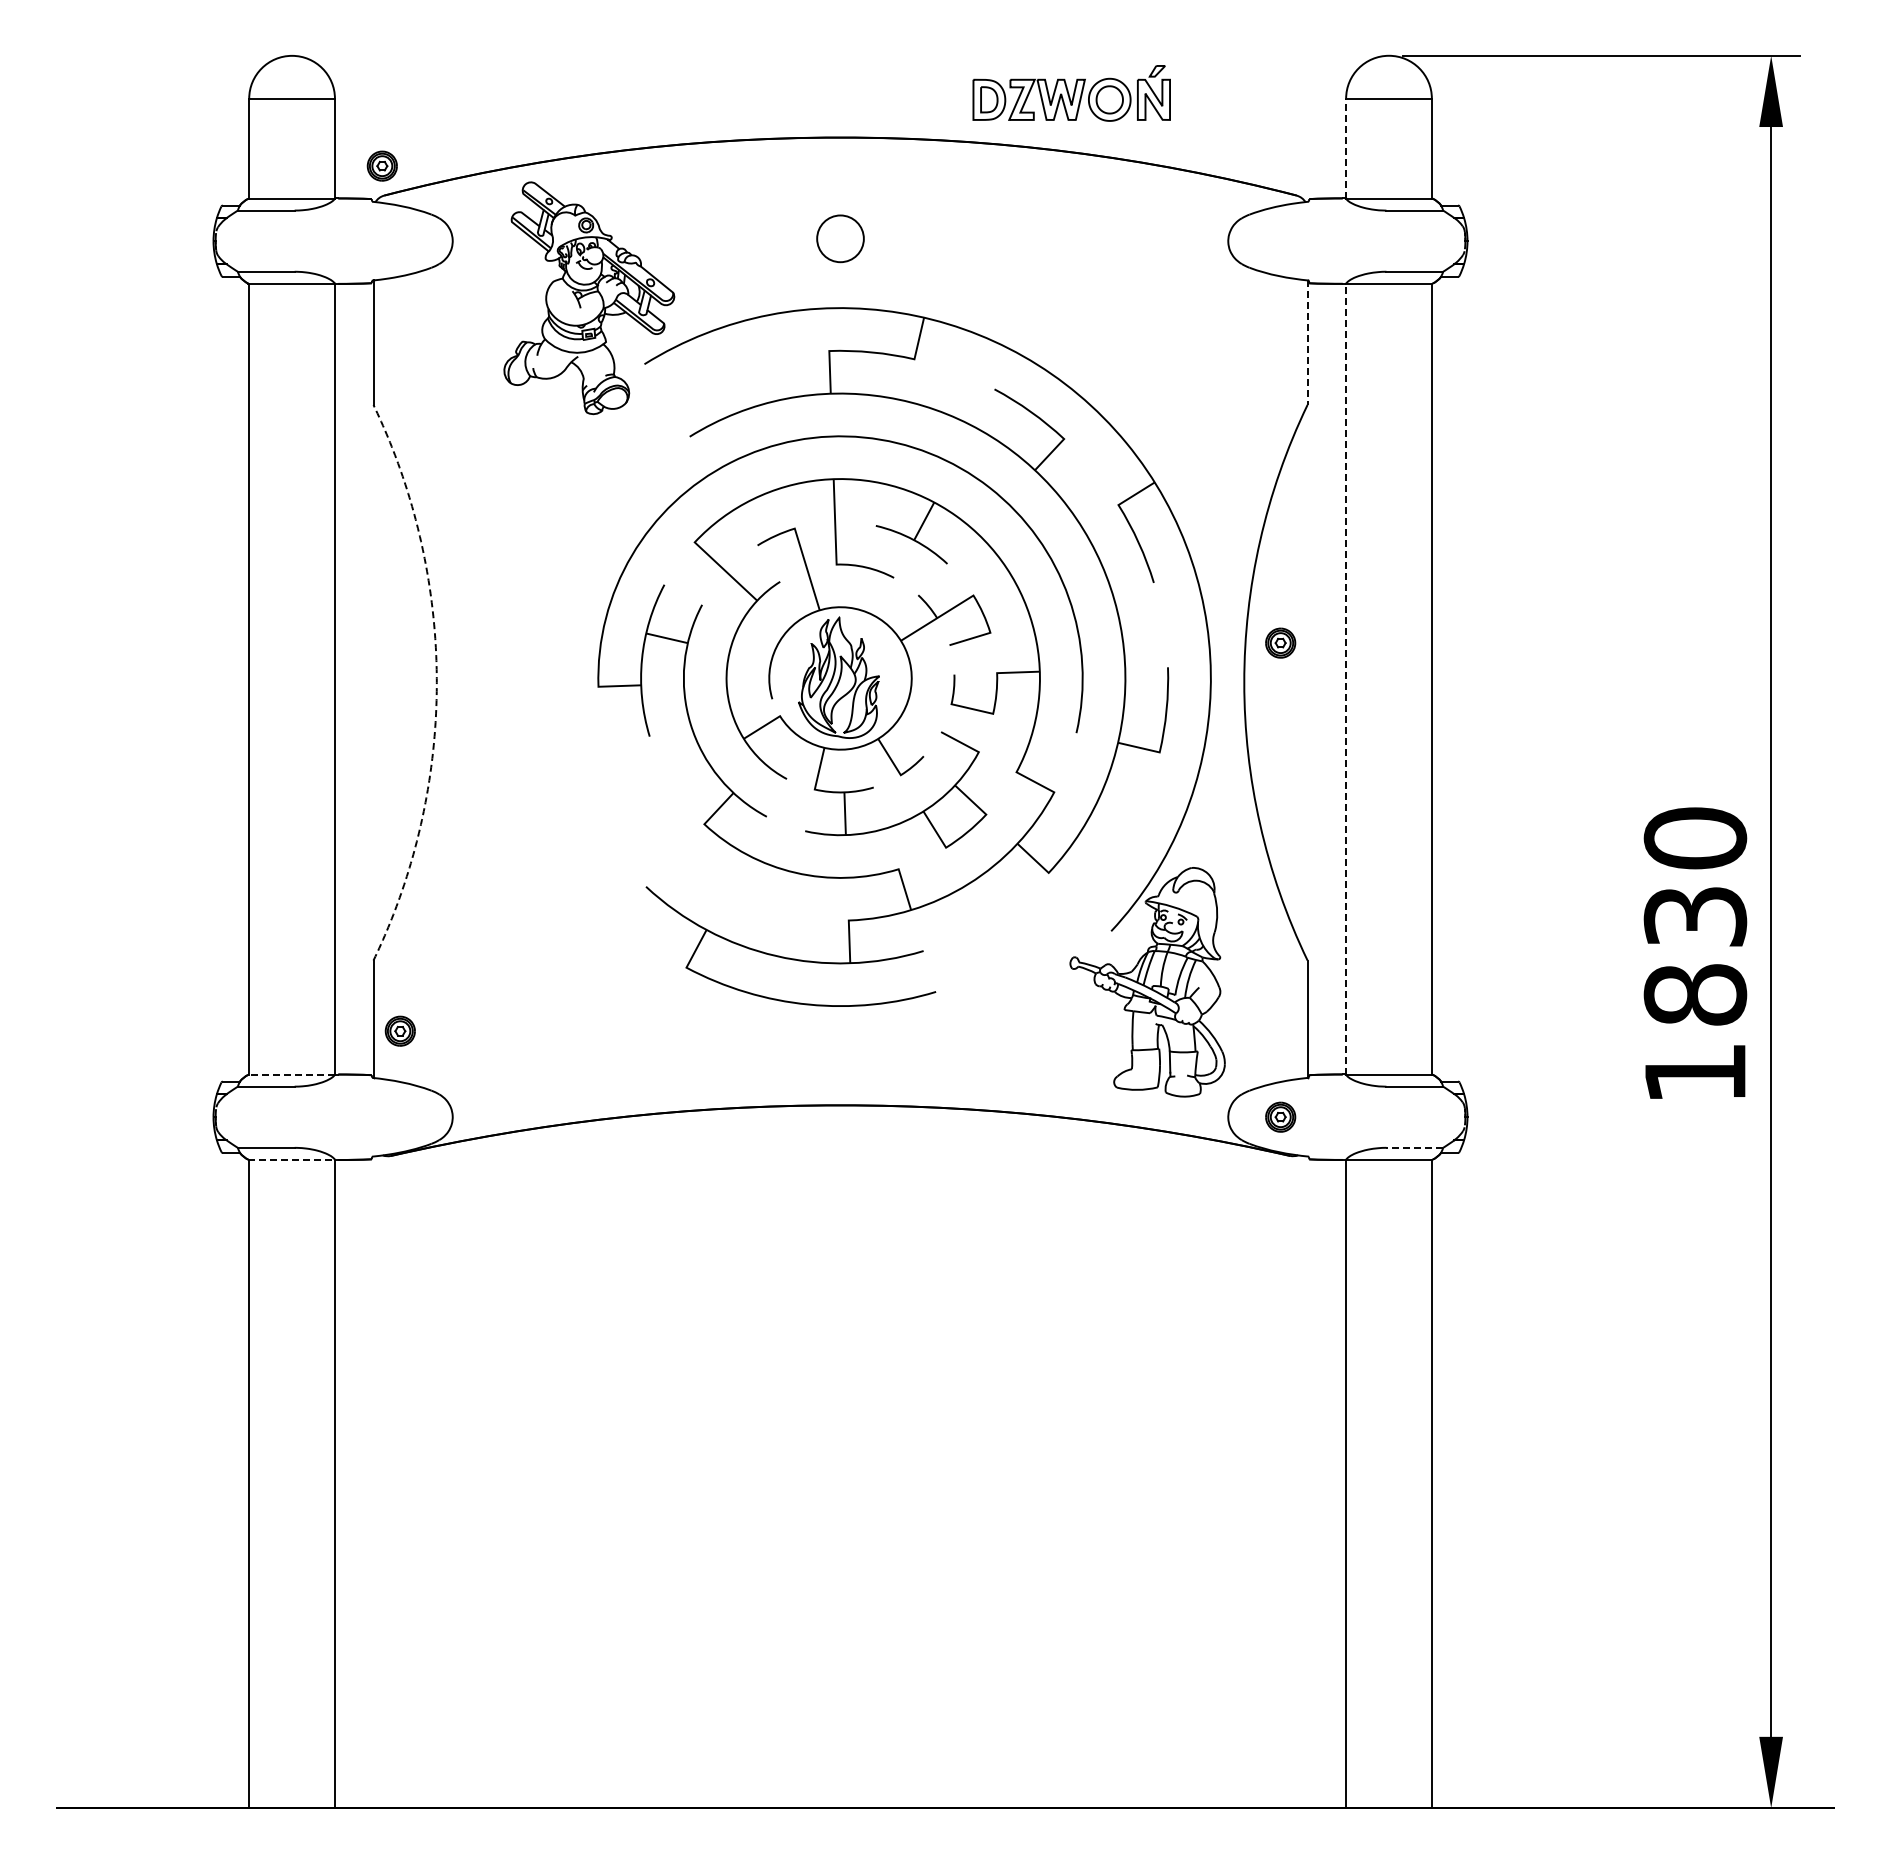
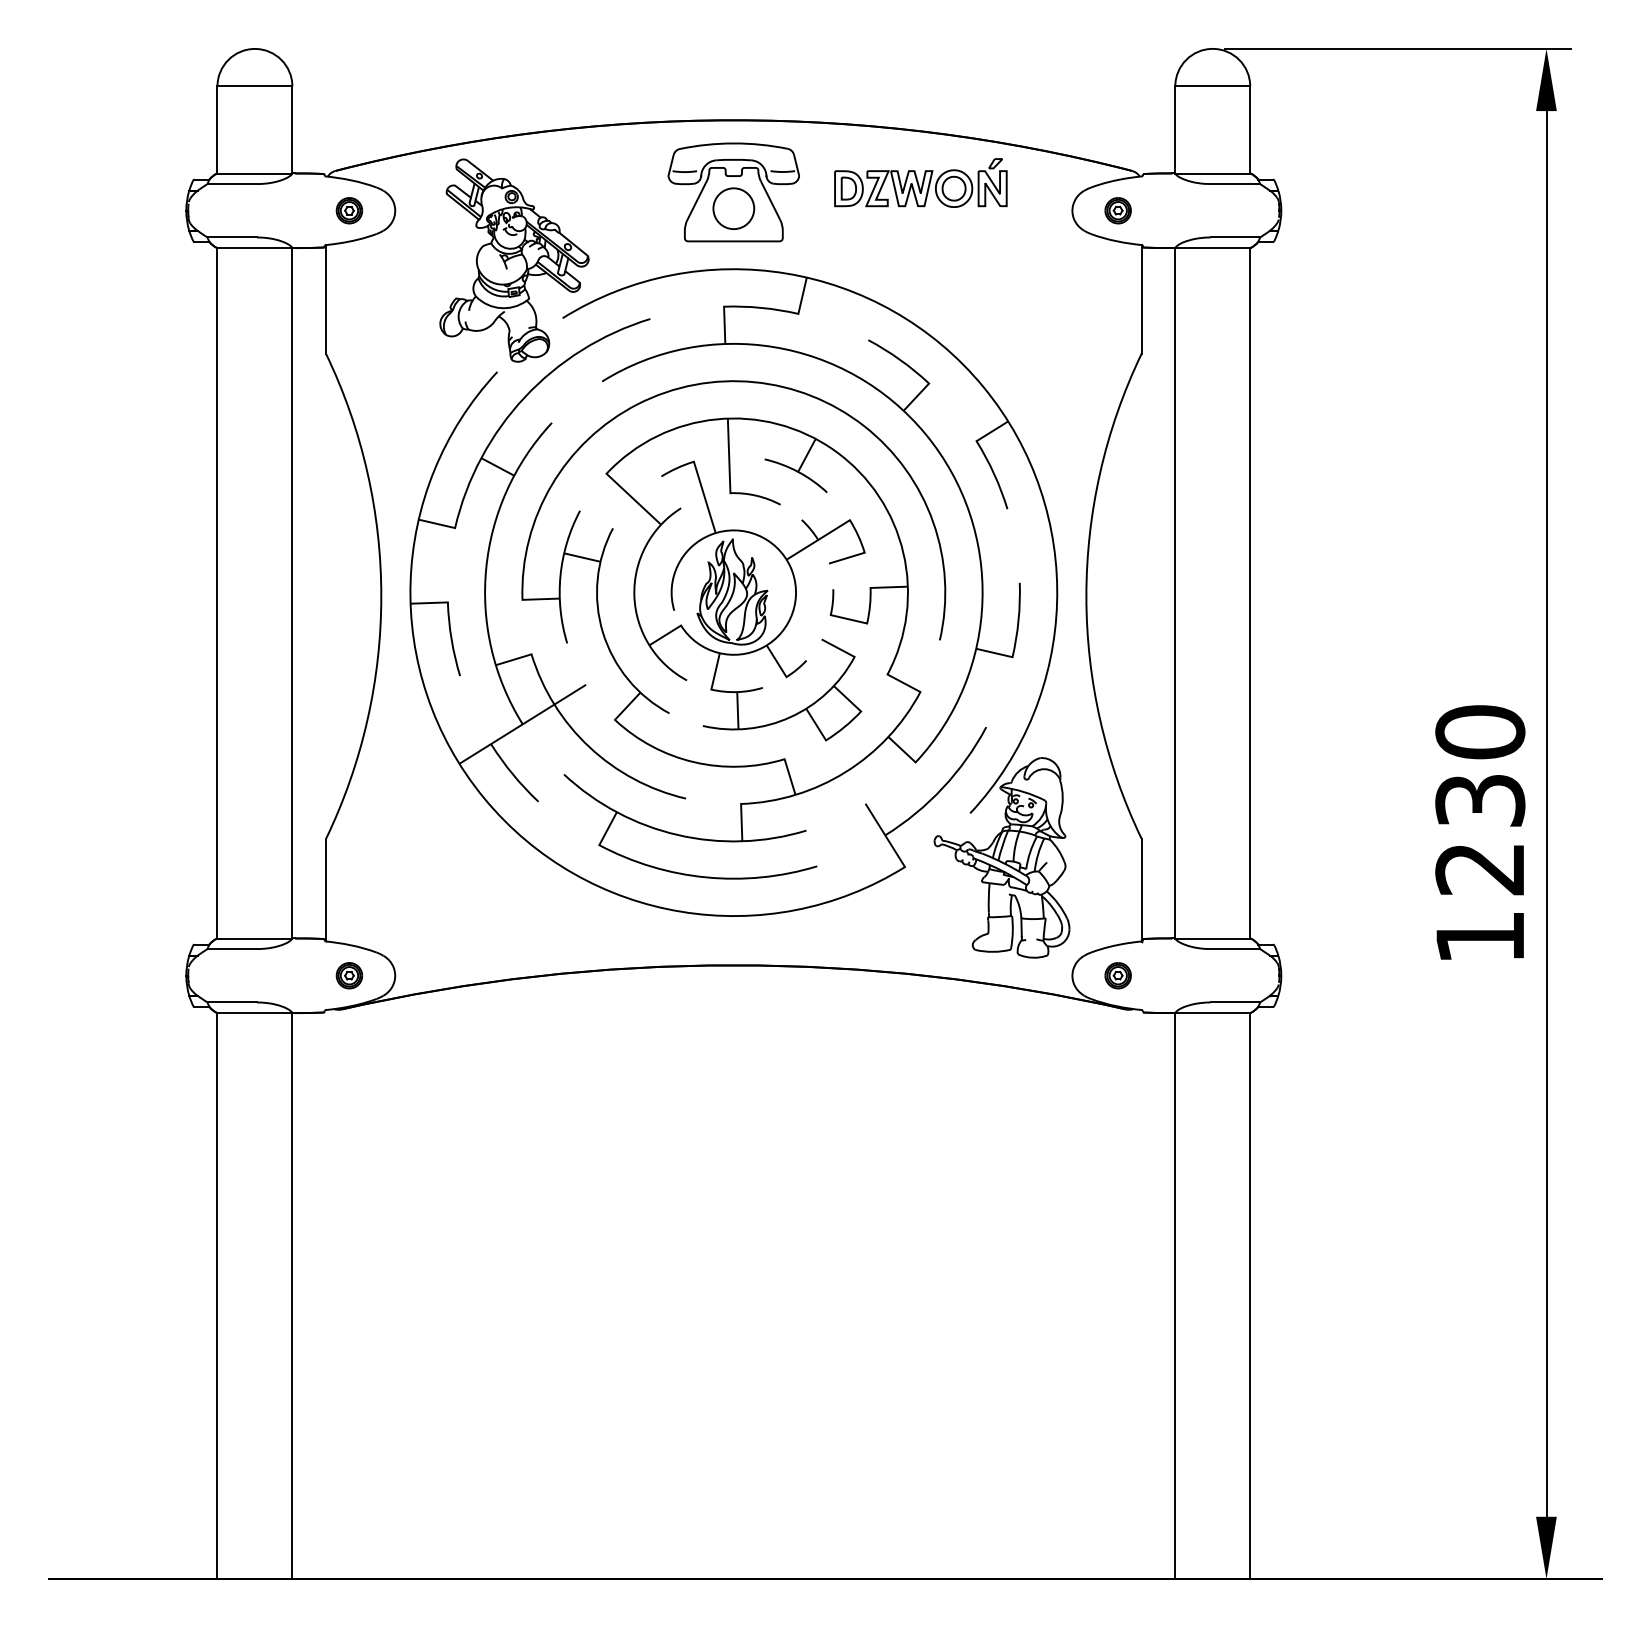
part: (1071, 93) -> (920, 183), moved
line: (1345, 148) -> (1174, 129), dashed -> solid
part: (381, 165) -> (348, 210), moved
part: (840, 220) -> (733, 192), added
line: (1307, 343) -> (1141, 300), dashed -> solid
part: (1280, 642) -> (1118, 210), moved
line: (1345, 678) -> (1174, 592), dashed -> solid
arc: (436, 682) -> (381, 596), dashed -> solid
part: (671, 784) -> (586, 685), added
text: (1695, 994) -> (1480, 868), 1830 -> 1230
part: (399, 1030) -> (348, 975), moved
line: (291, 1074) -> (254, 938), dashed -> solid
line: (1414, 1147) -> (1235, 1002), dashed -> solid
line: (291, 1159) -> (254, 1012), dashed -> solid

